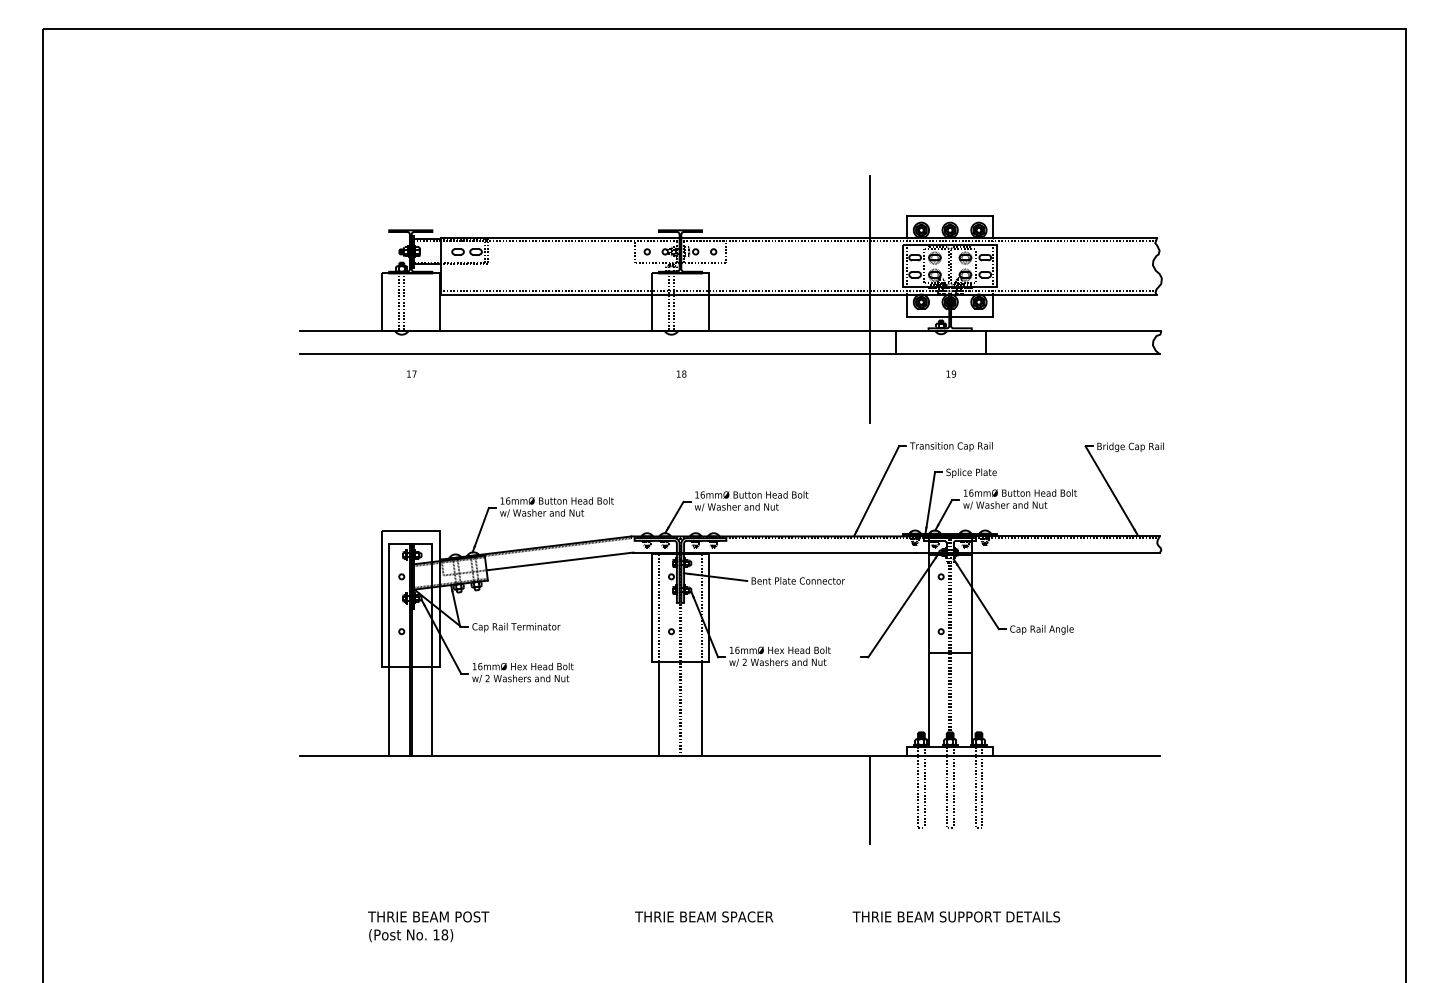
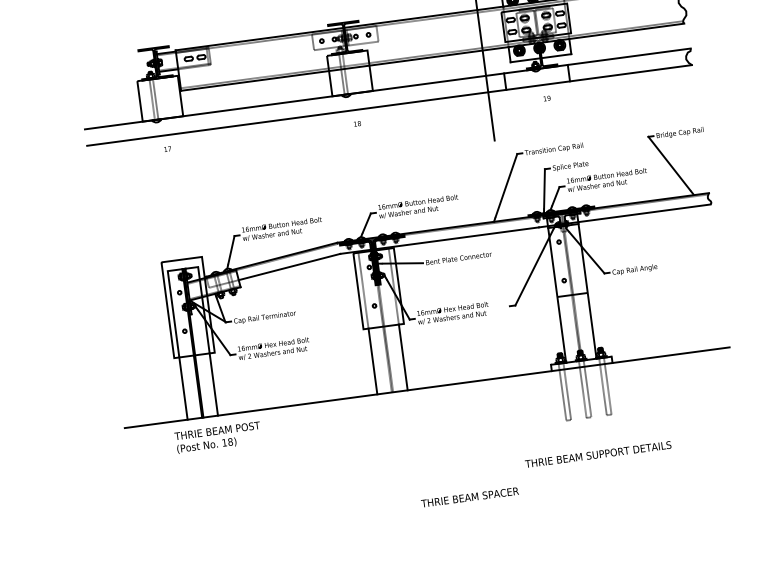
line: (870, 799) -> (530, 405), removed
text: (704, 916) -> (470, 497), moved
text: (956, 916) -> (598, 454), moved
text: (428, 926) -> (218, 437), moved

